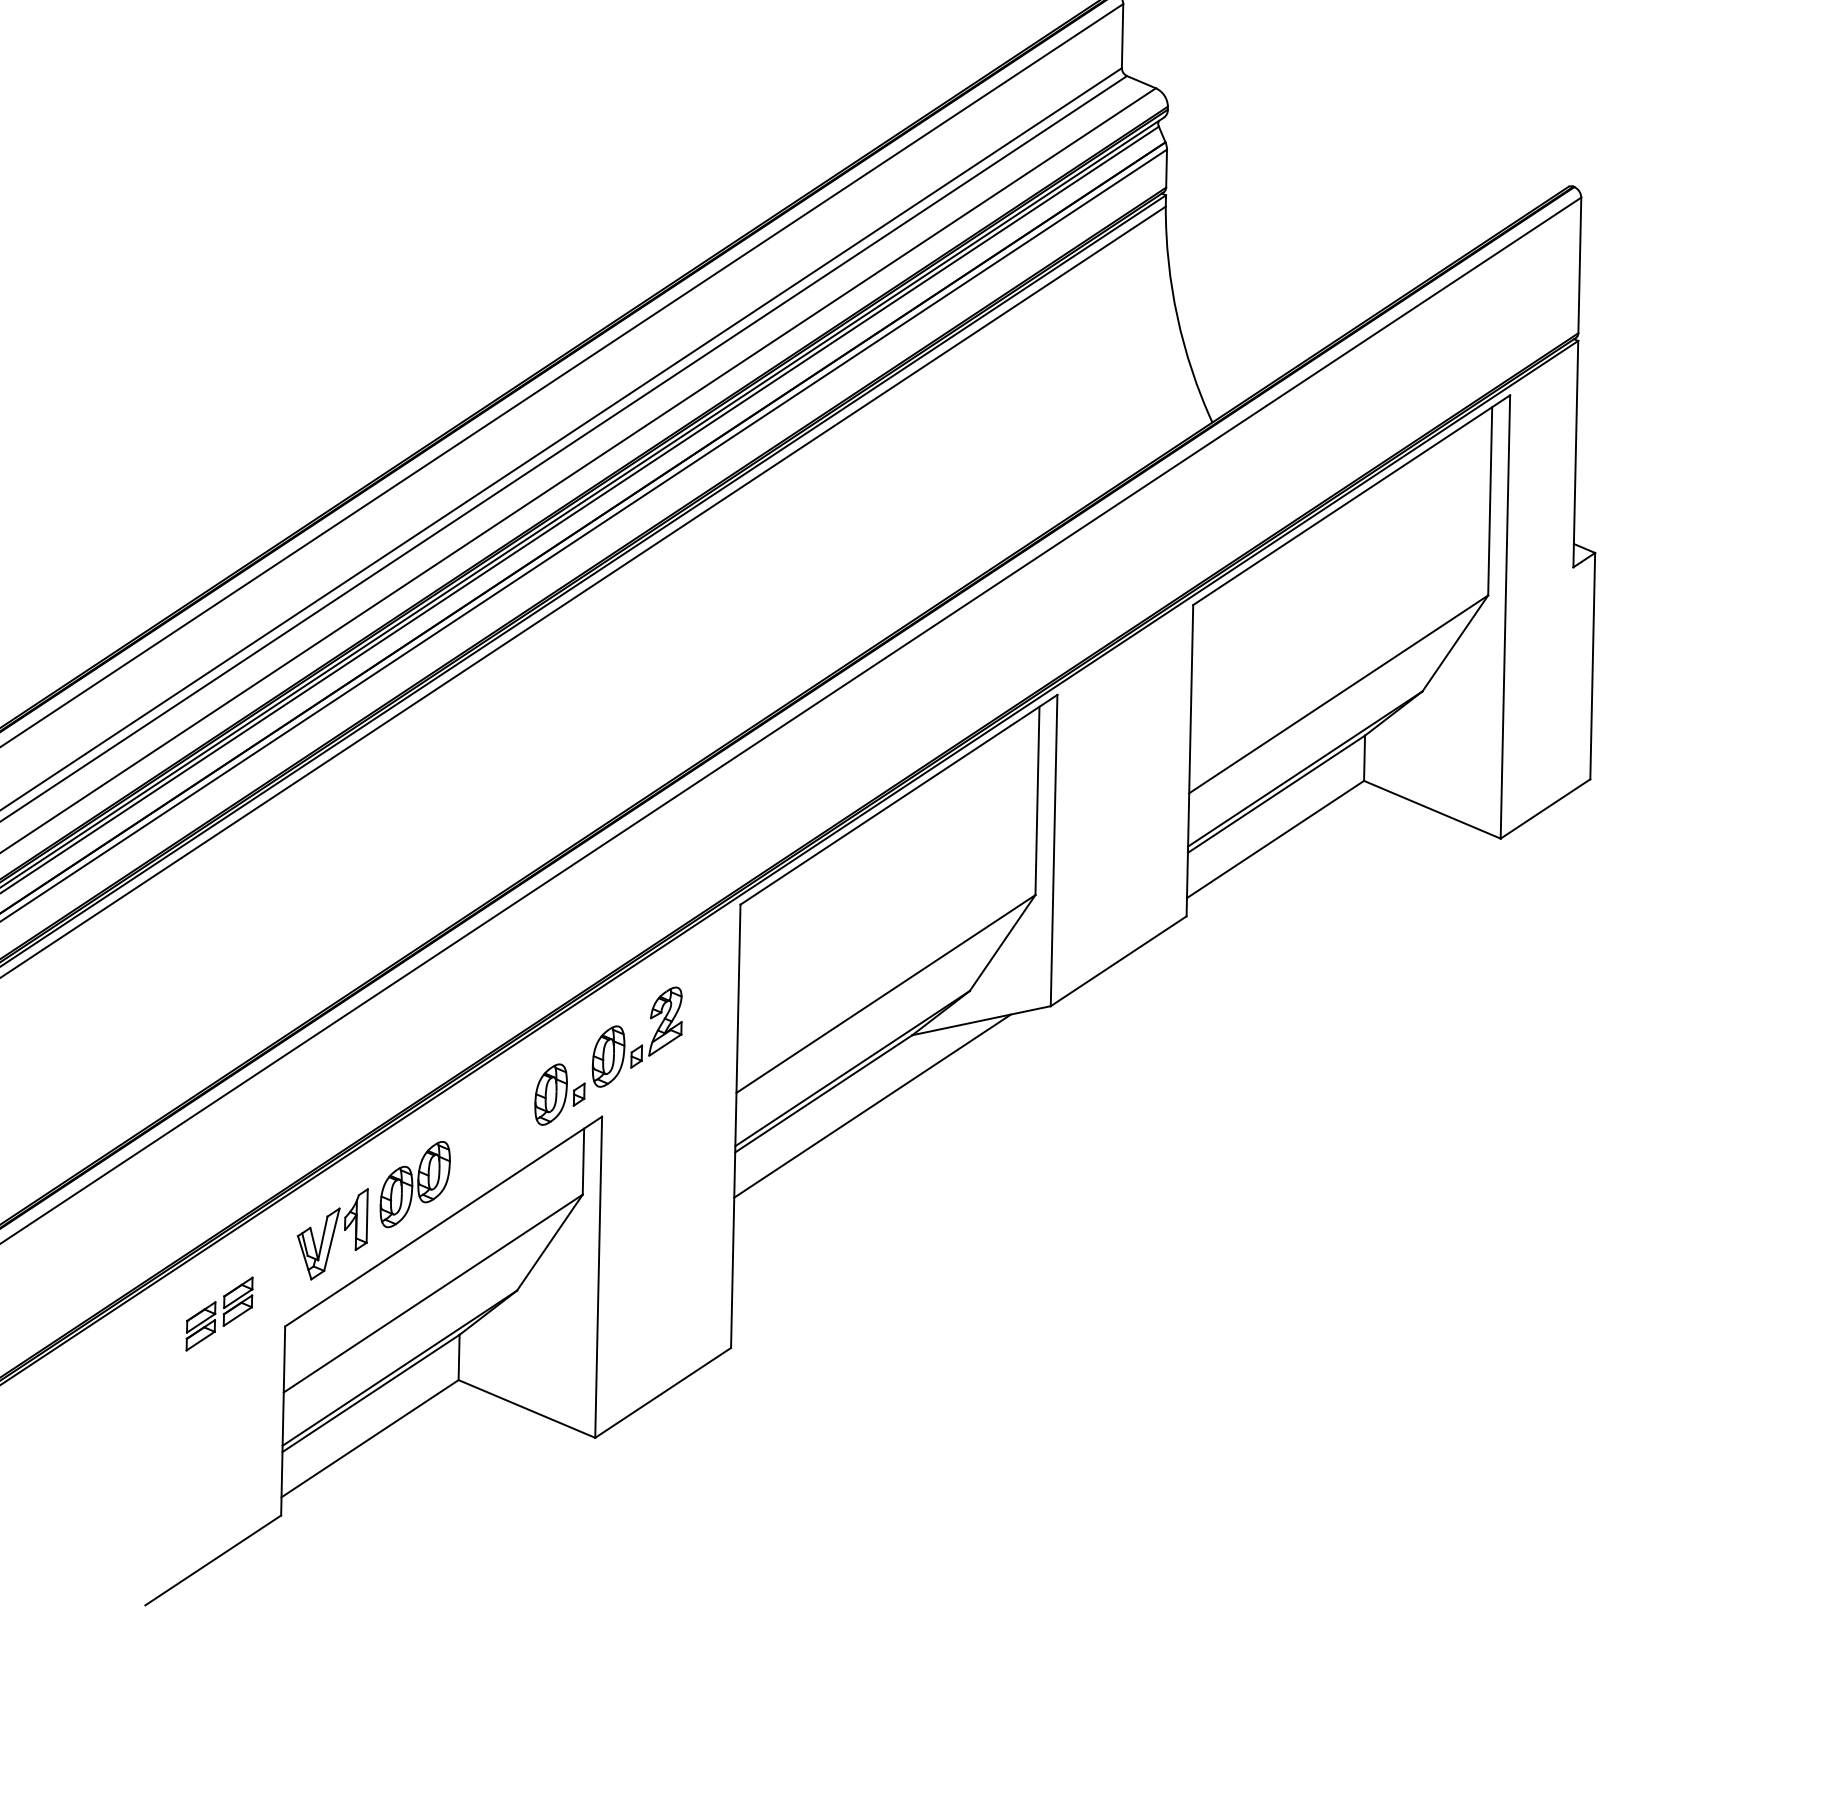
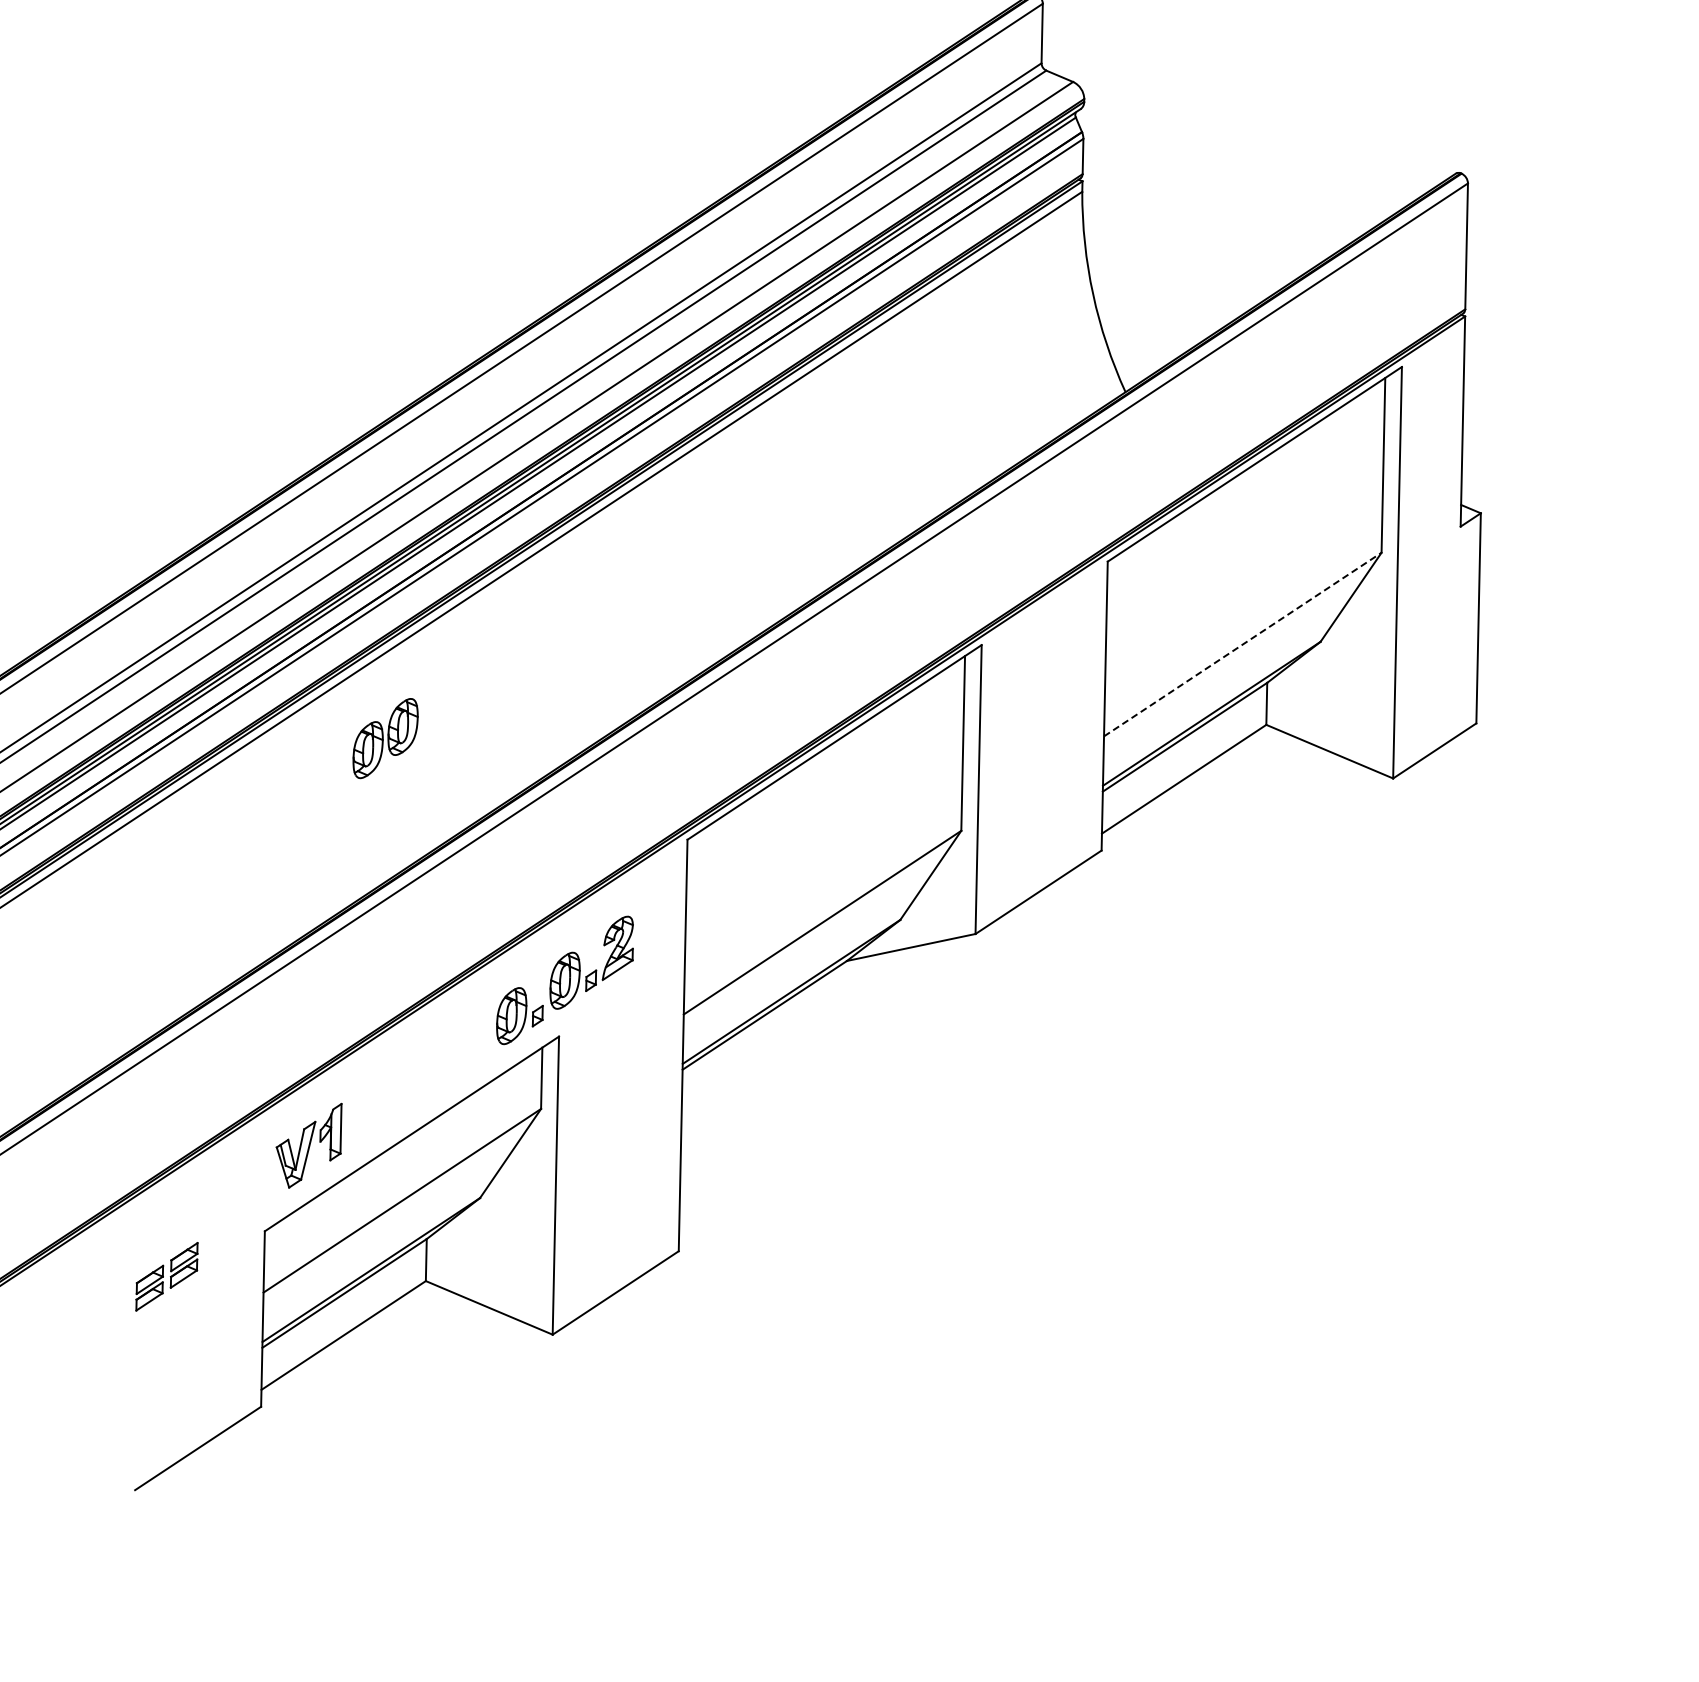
line: (1339, 694) -> (1243, 644), solid -> dashed
line: (871, 1105) -> (809, 1026), removed
part: (415, 1184) -> (385, 738), moved
part: (219, 1313) -> (166, 1276), moved

